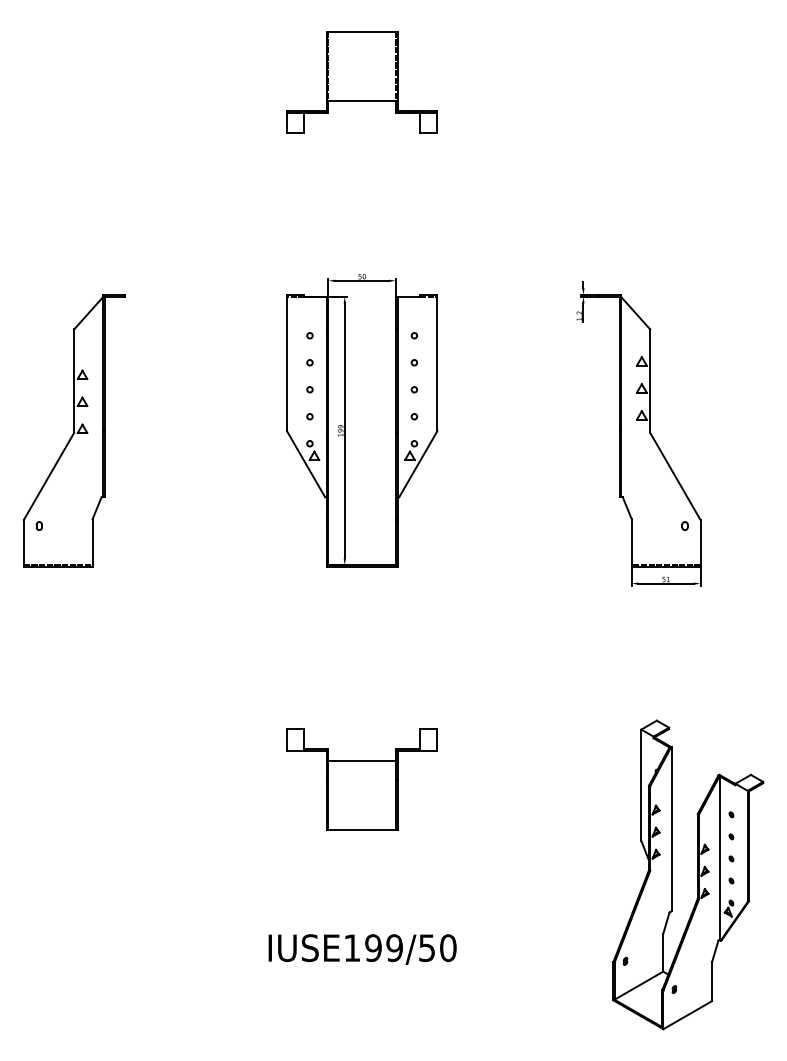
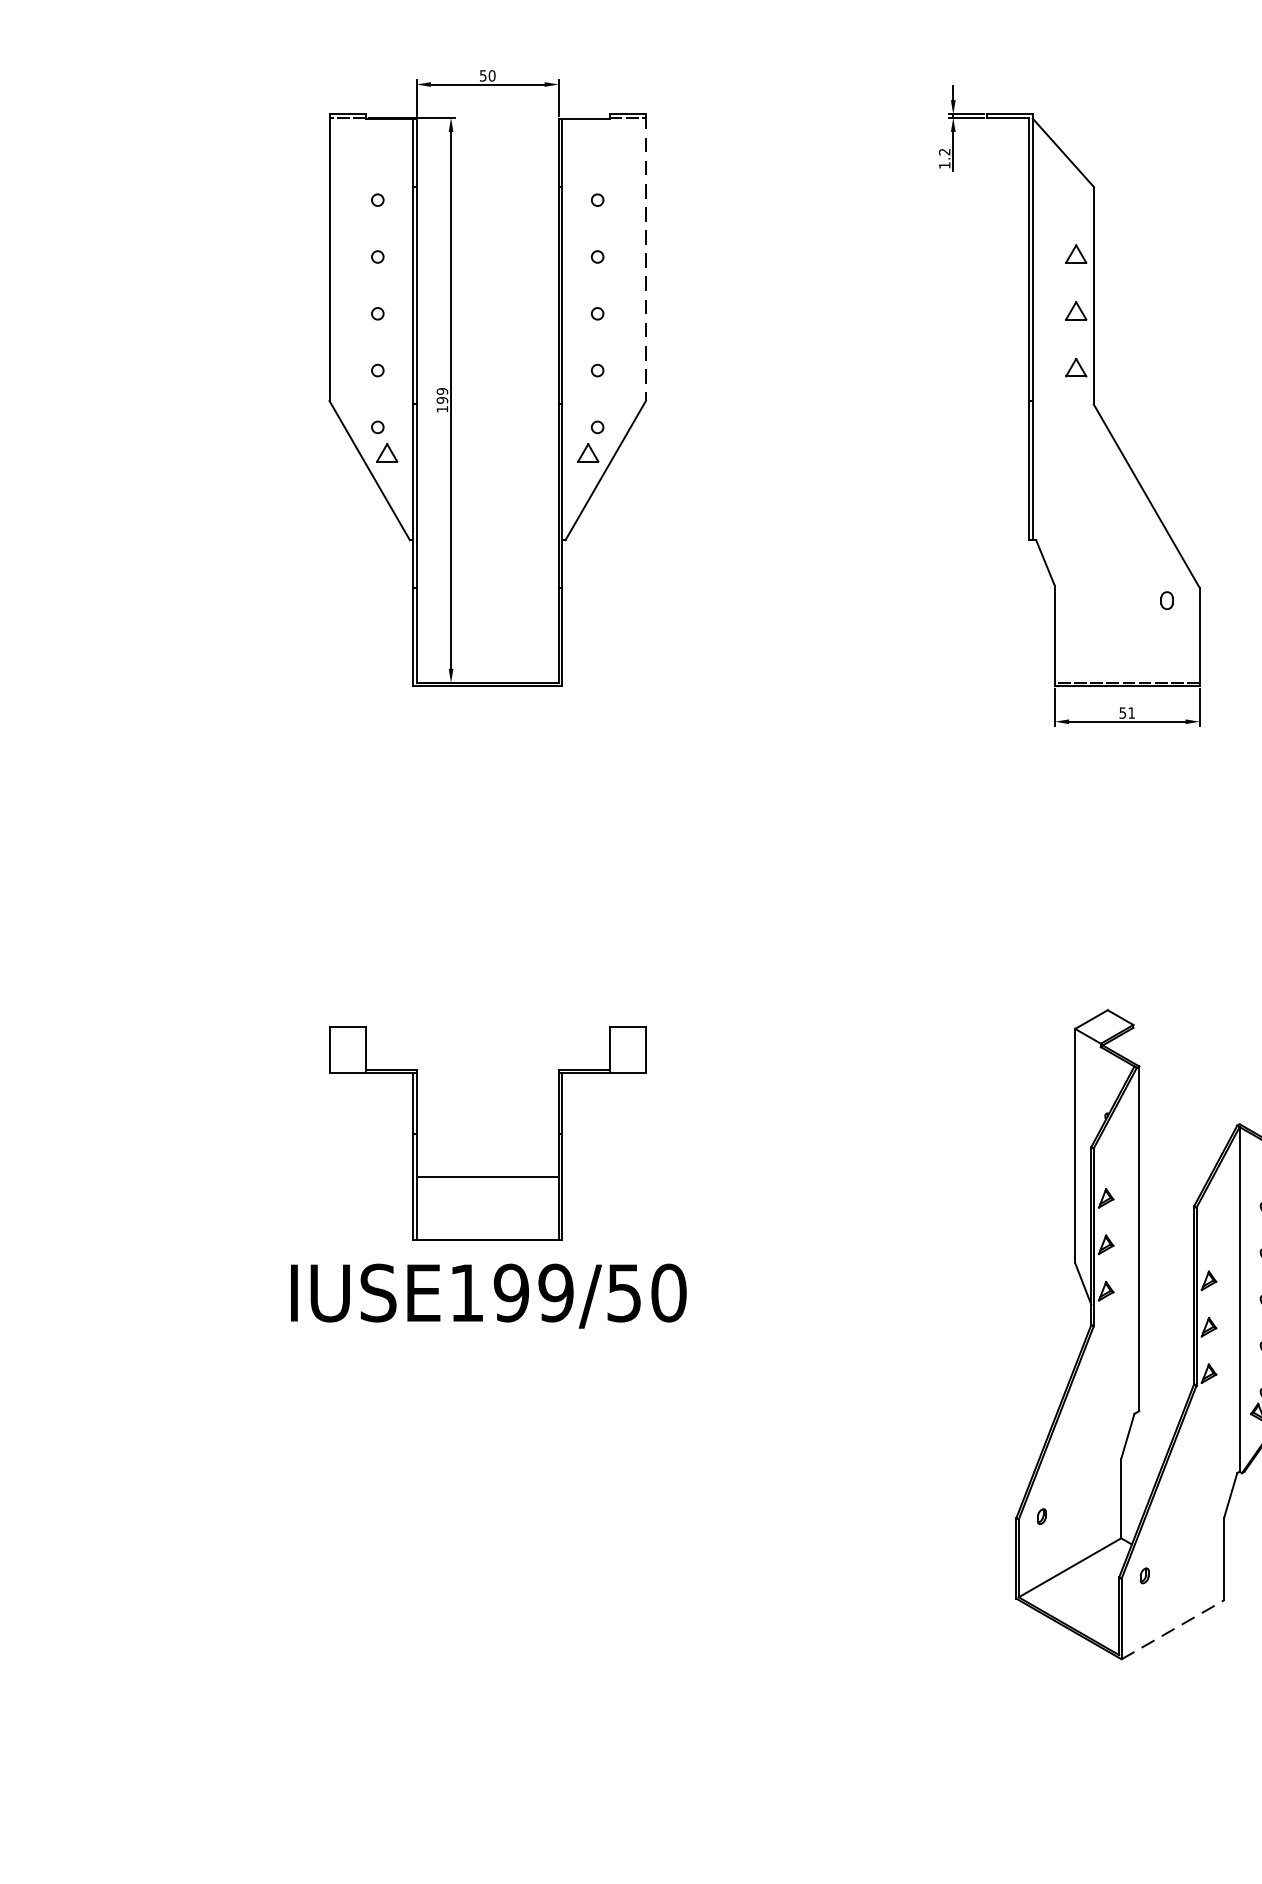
line: (437, 363) -> (646, 258), solid -> dashed
line: (361, 761) -> (486, 1178), moved
text: (362, 949) -> (488, 1295), moved
line: (688, 1014) -> (1174, 1628), solid -> dashed

